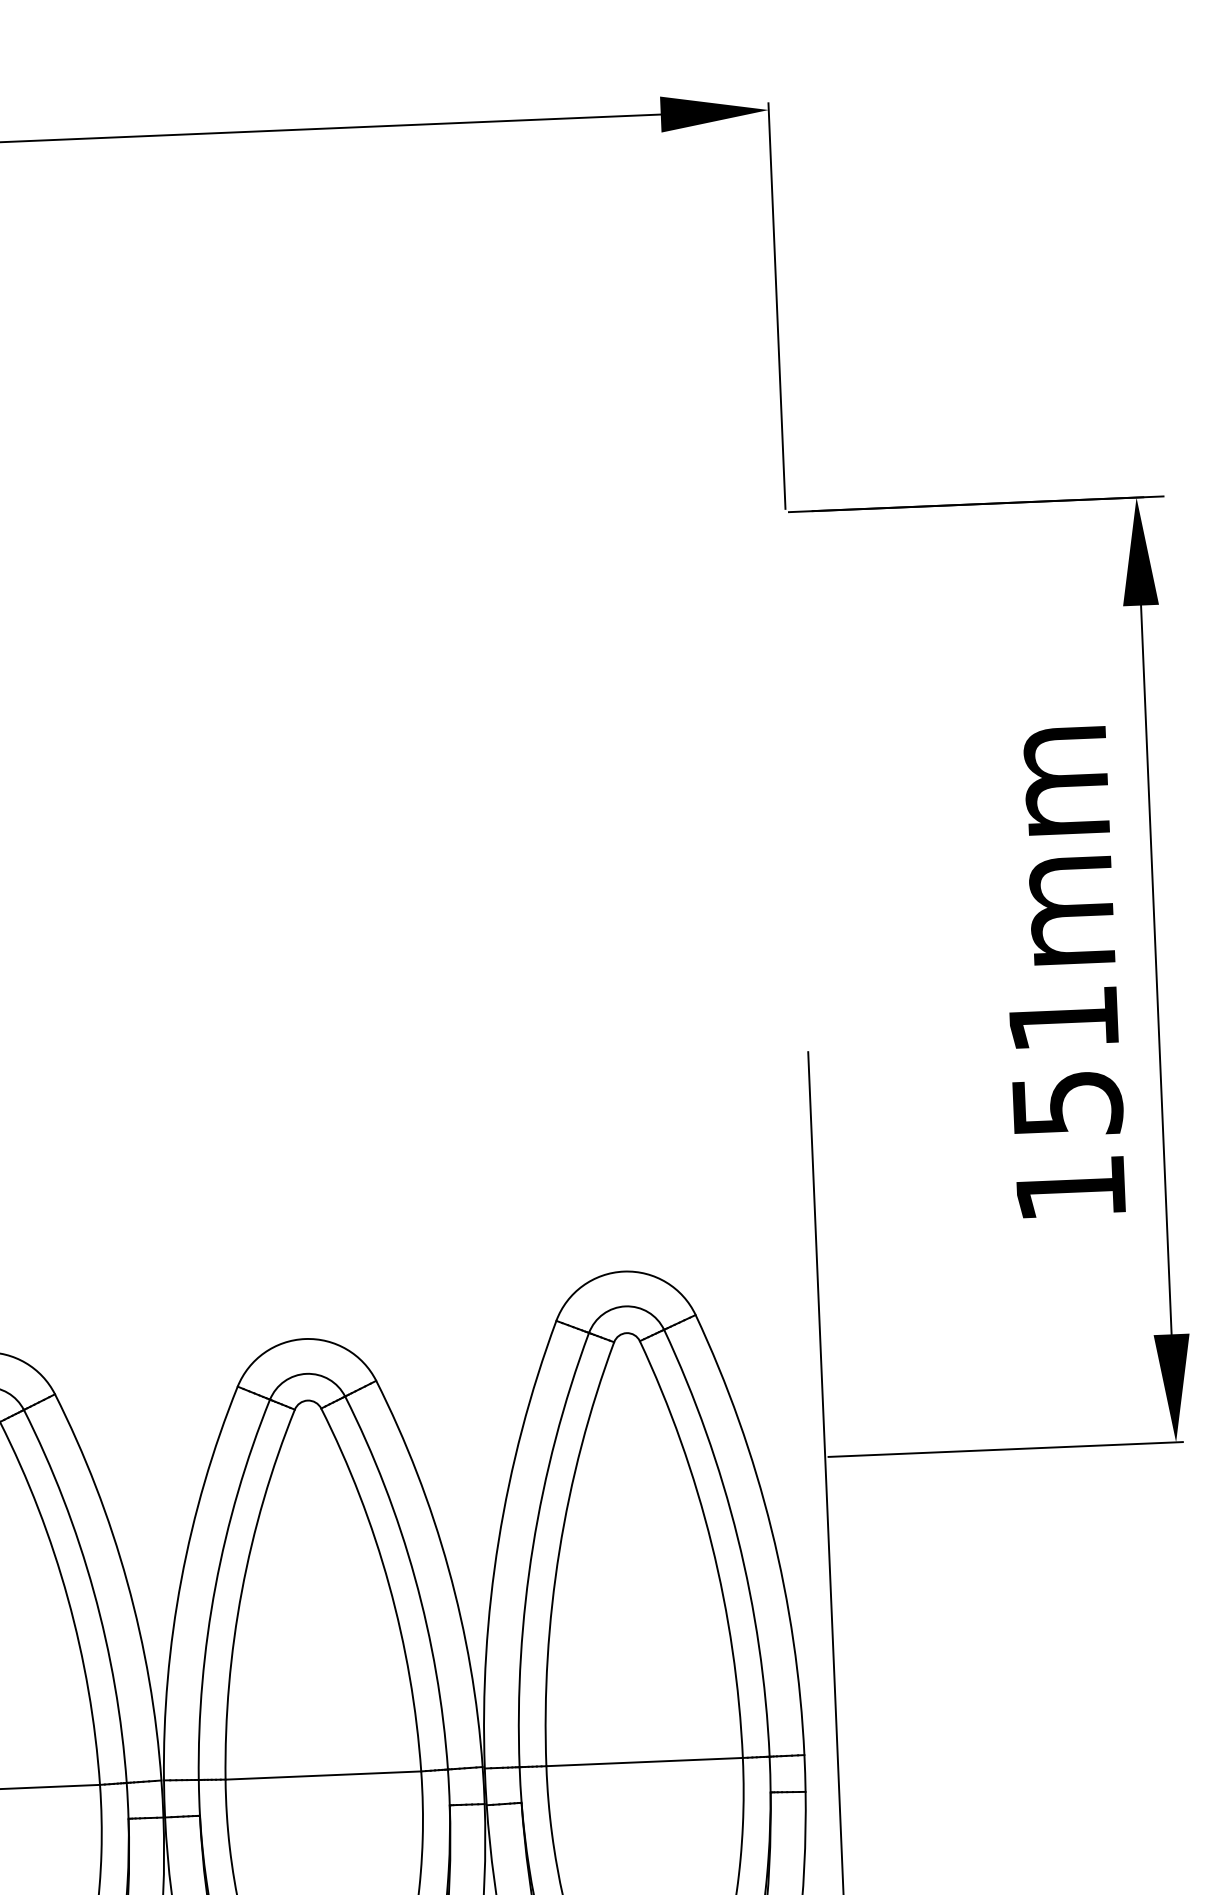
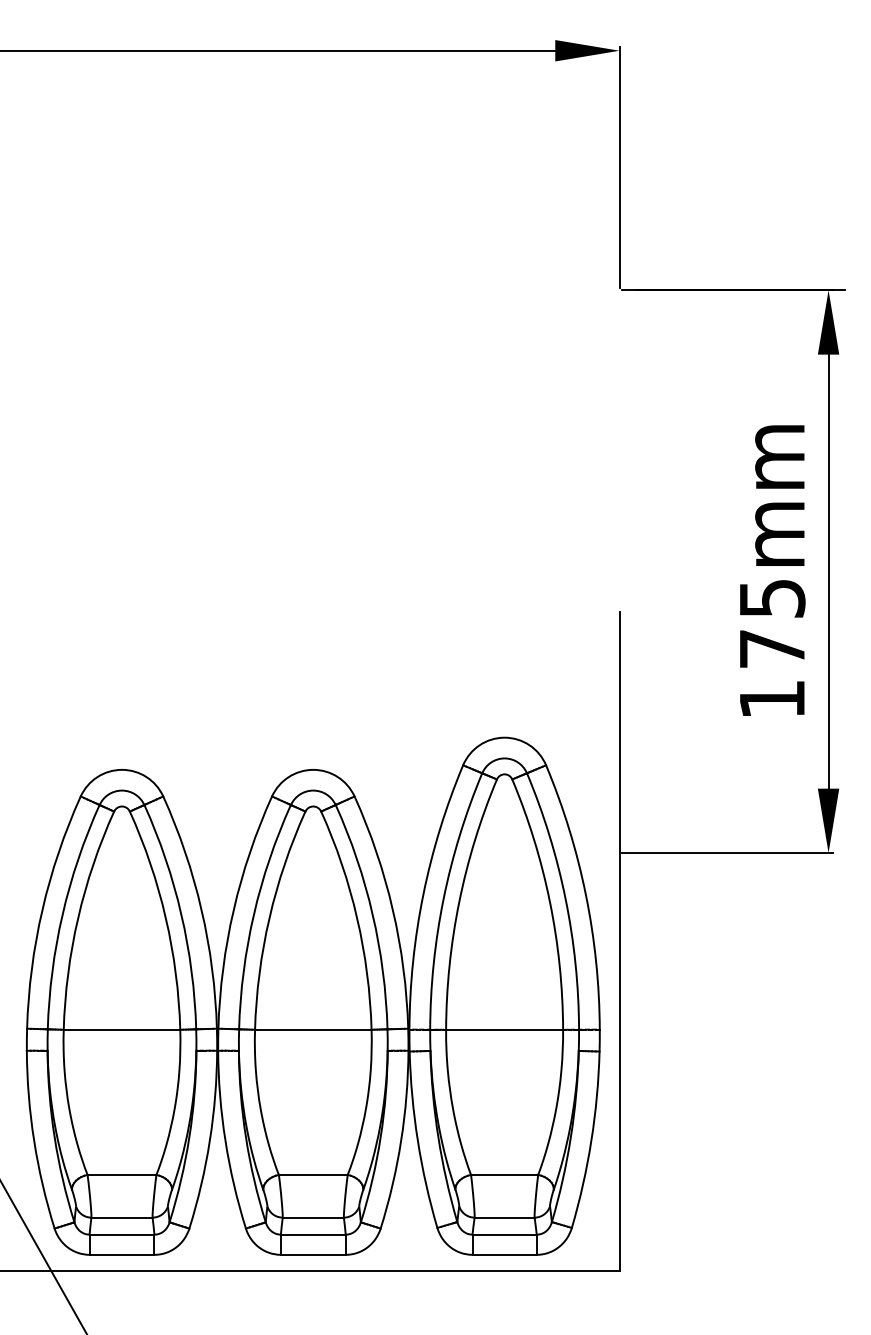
text: (1065, 1060) -> (772, 623), 151mm -> 175mm

